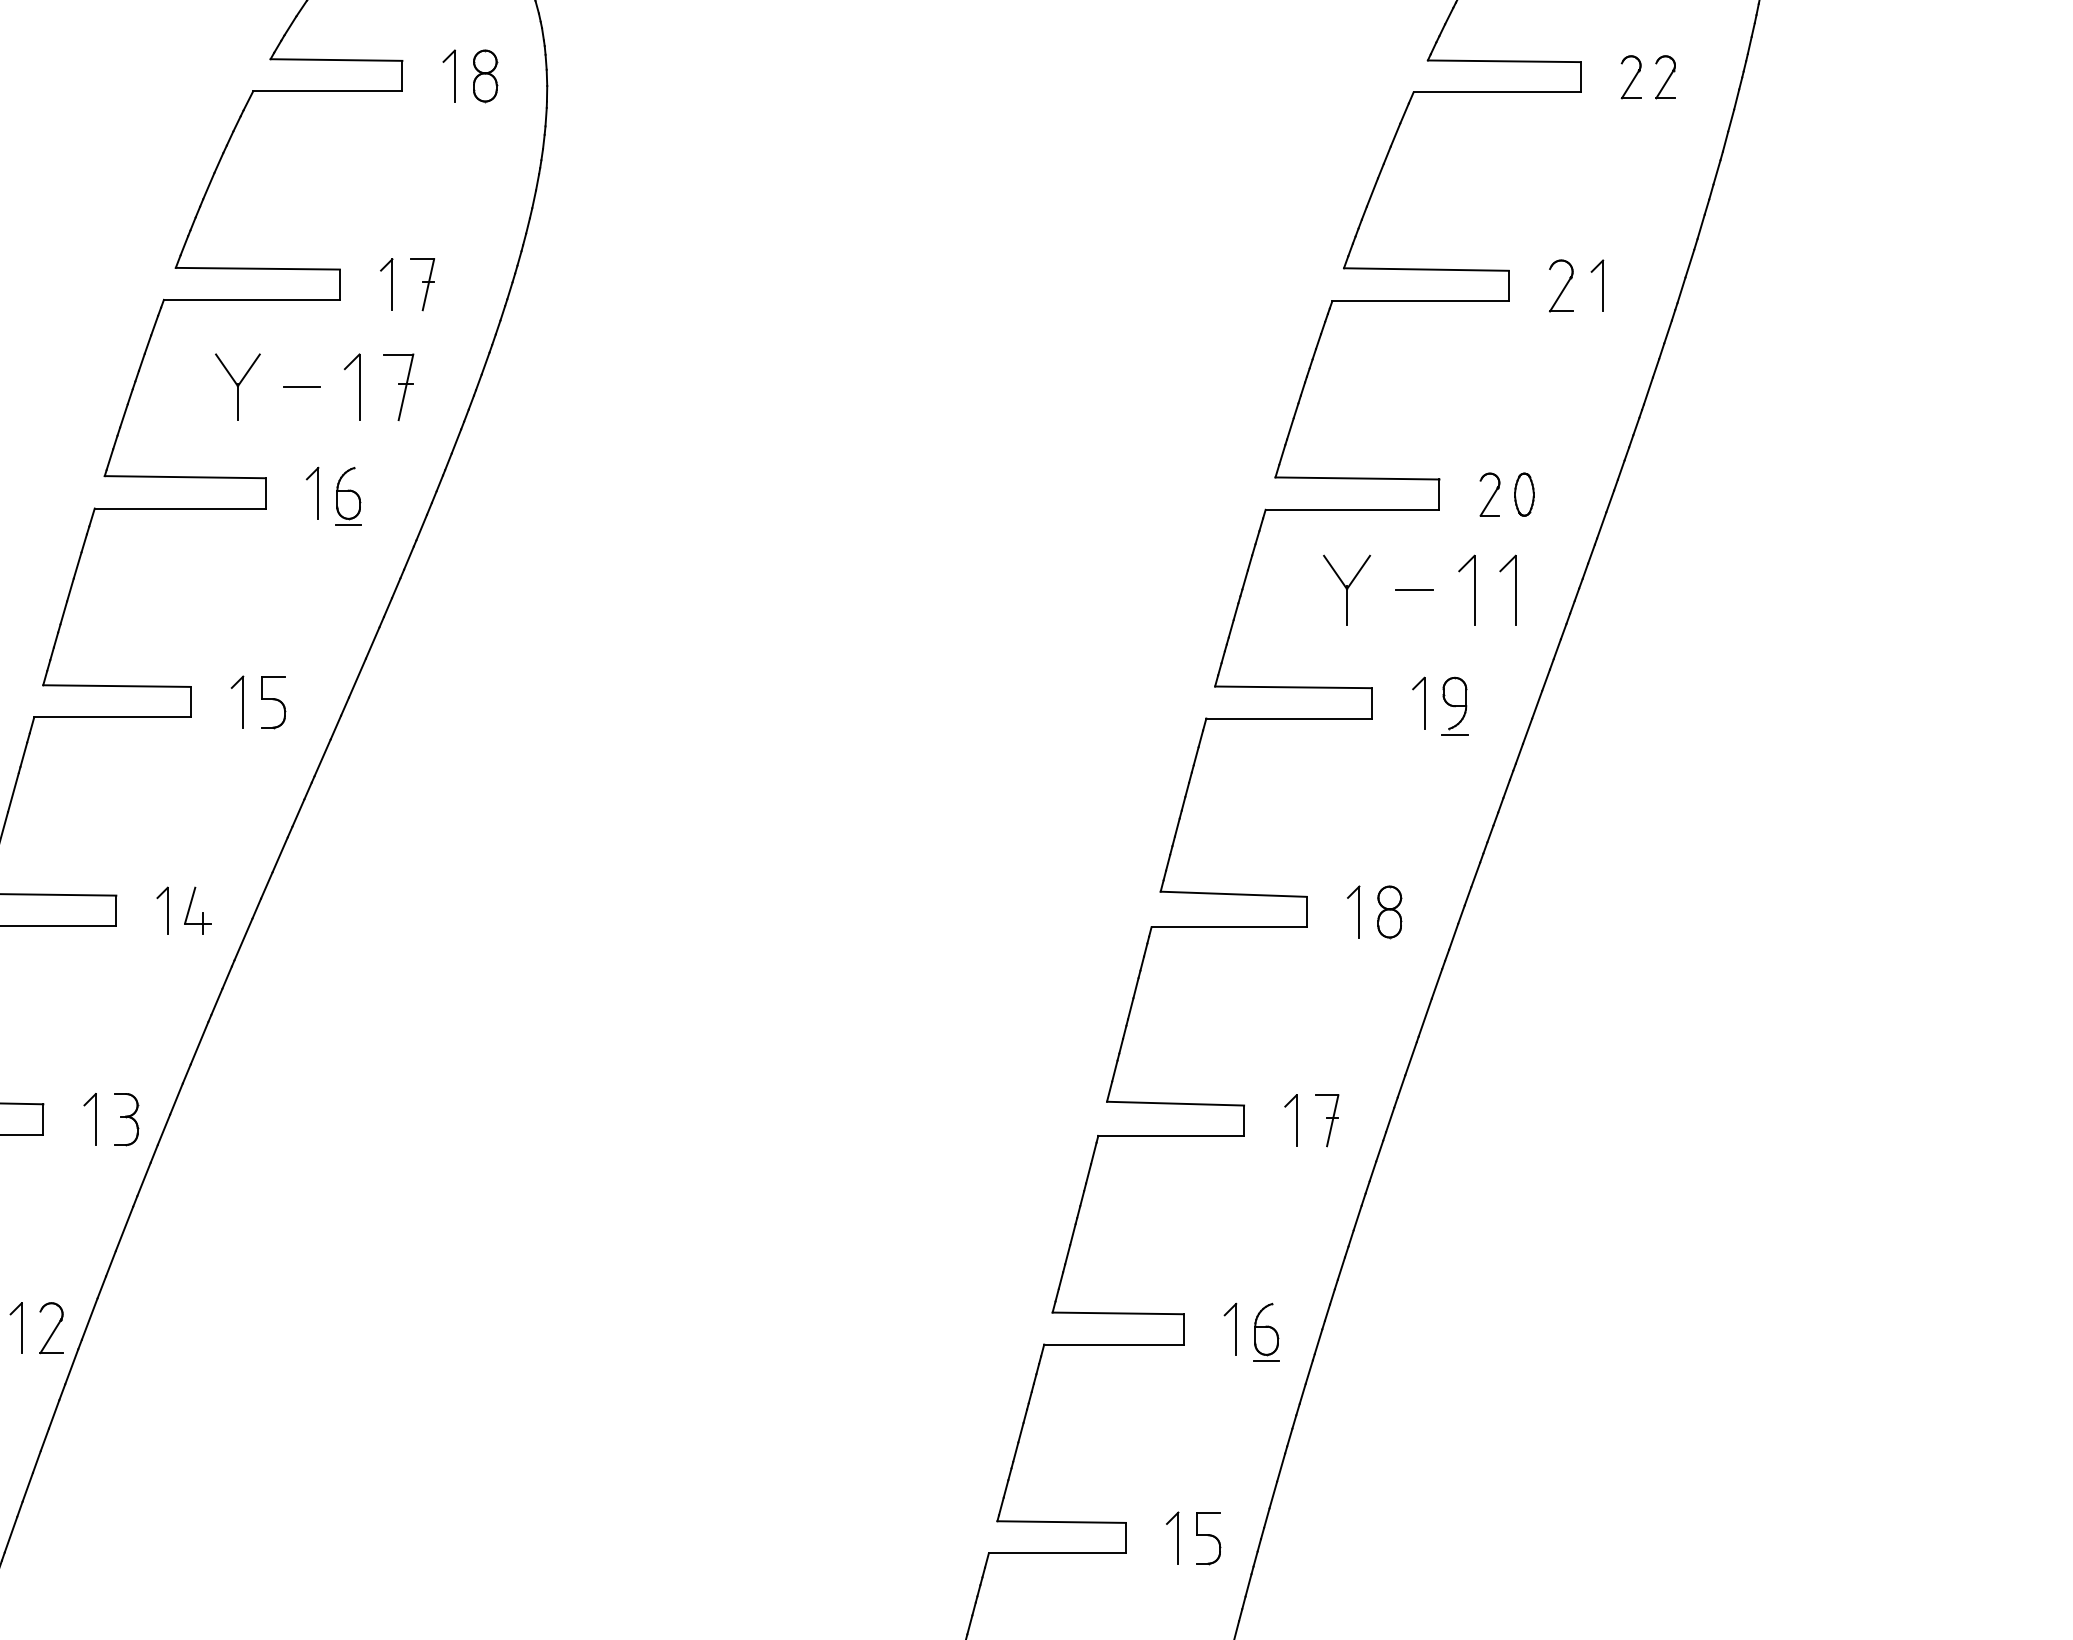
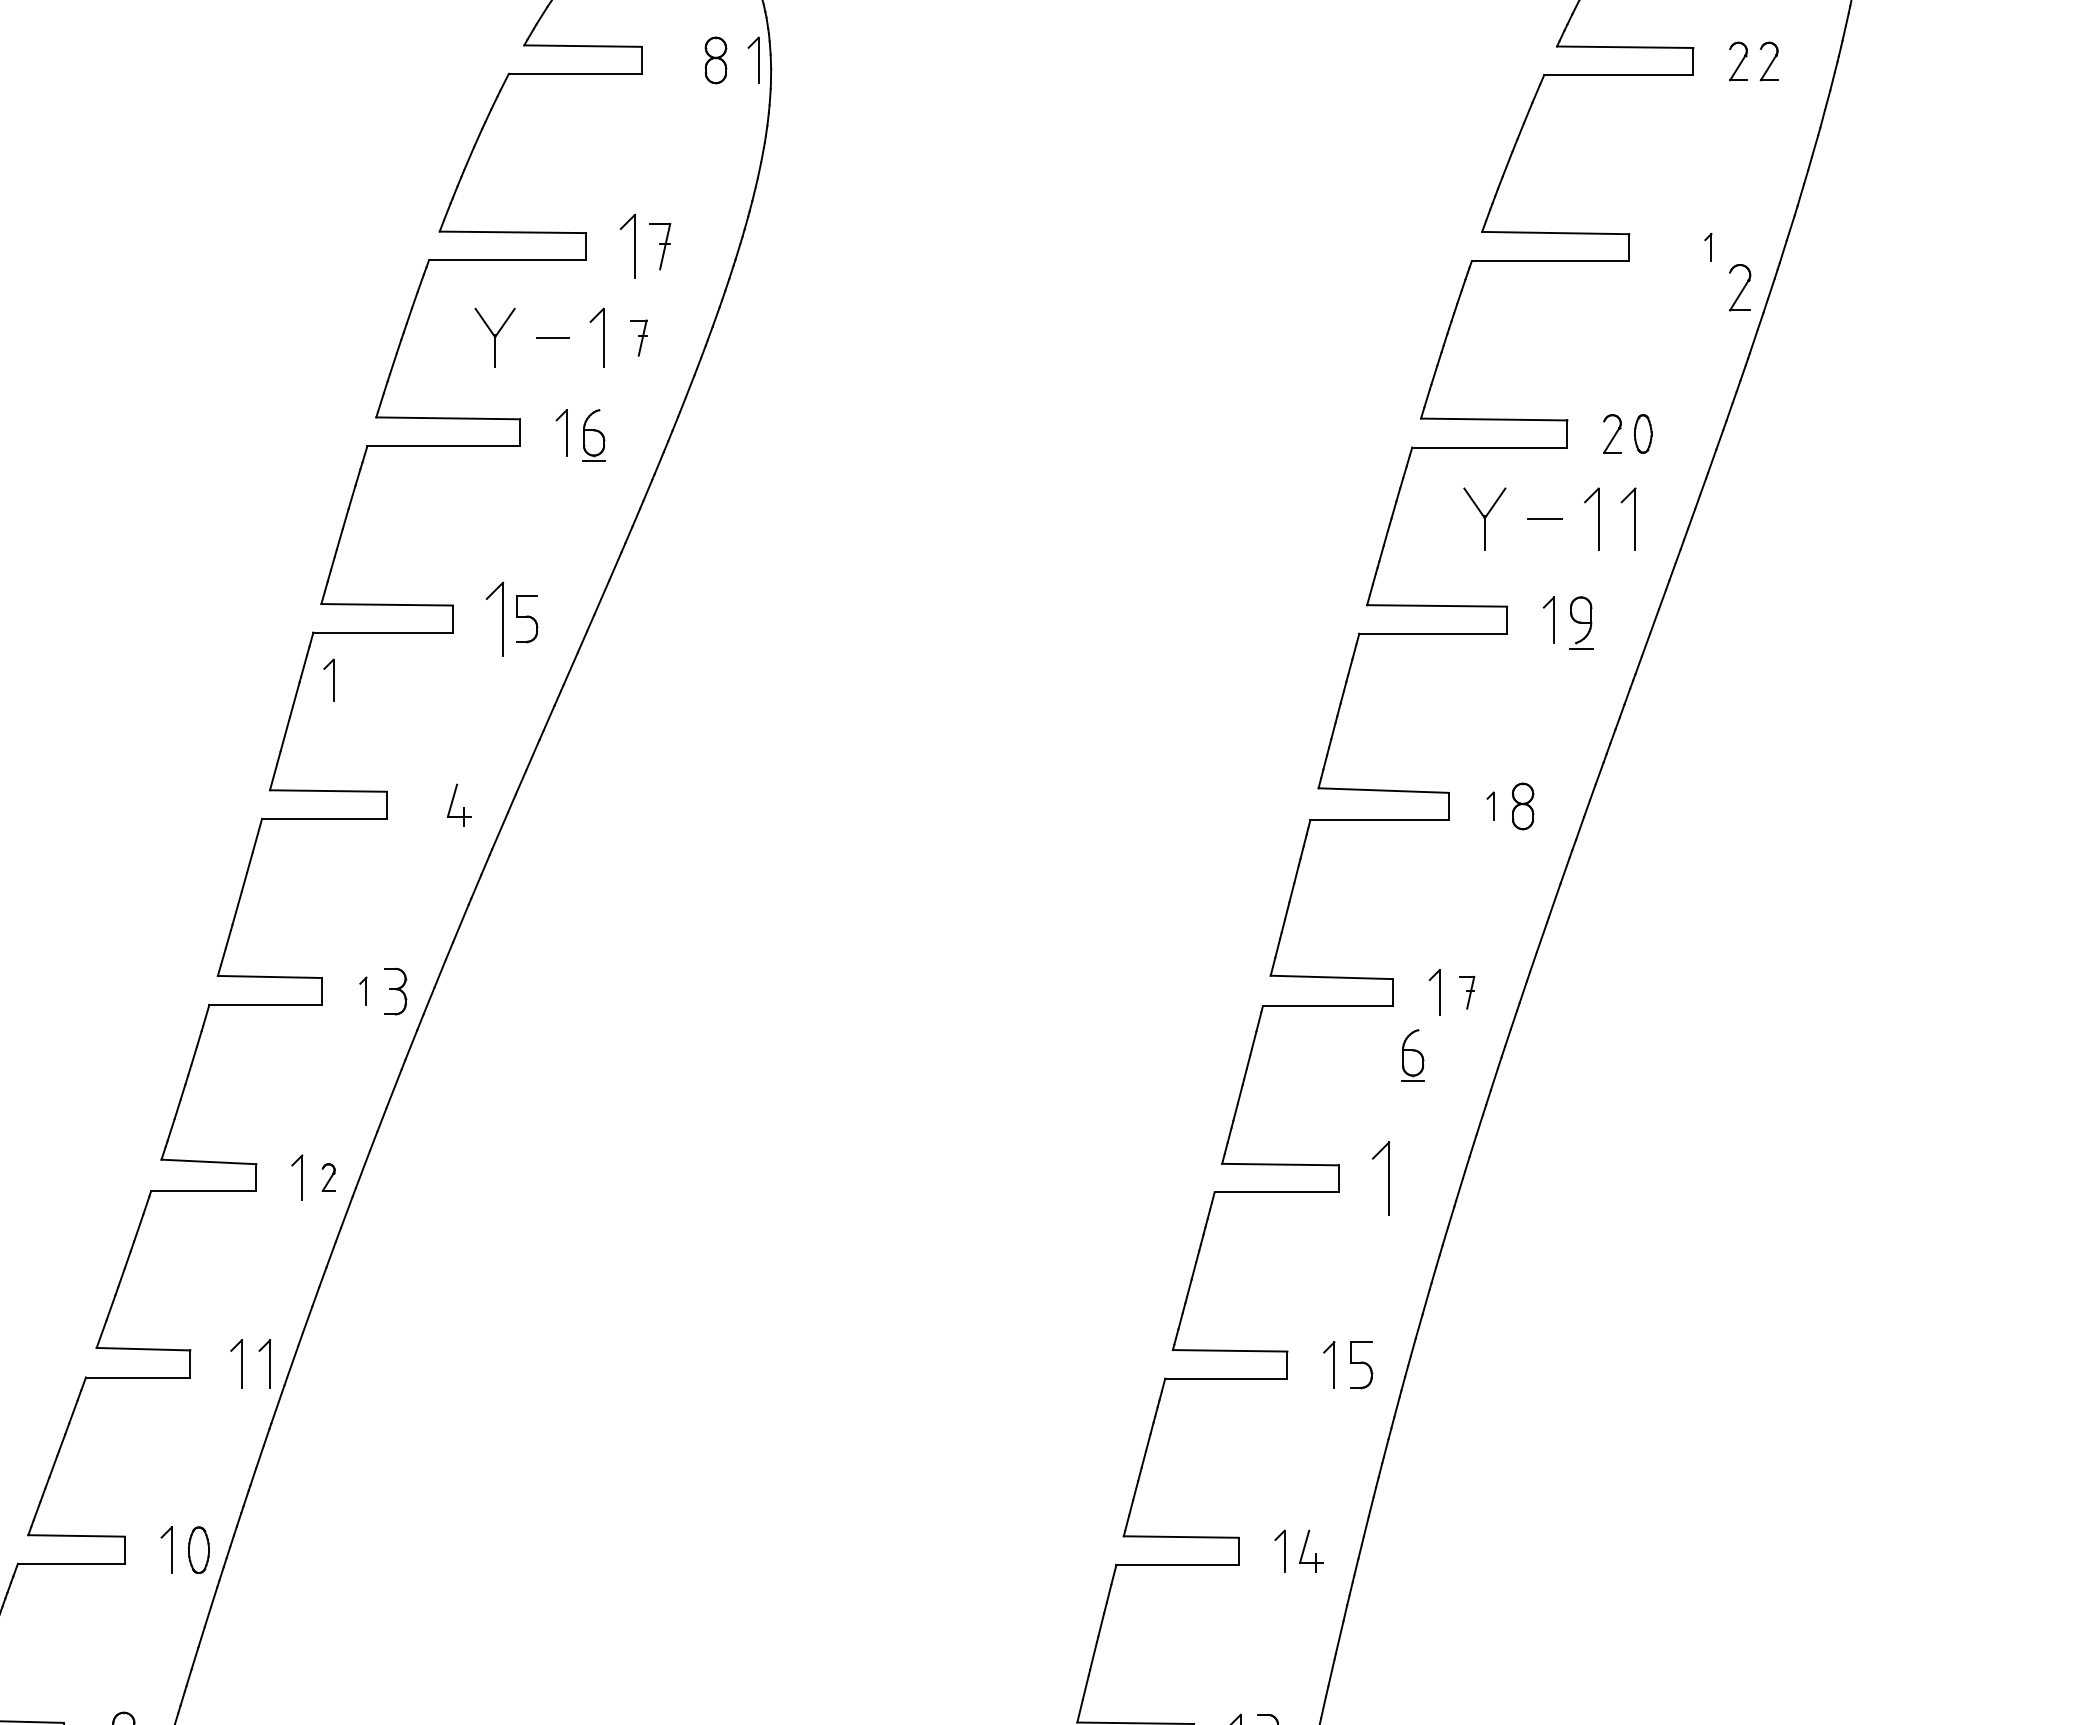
part: (449, 75) -> (753, 59), moved
part: (386, 284) -> (627, 246), size x1.4
part: (1561, 285) -> (1740, 287), moved
part: (1597, 285) -> (1708, 247), size x0.6
part: (398, 386) -> (638, 337), size x0.6
part: (237, 701) -> (494, 618), size x1.6
part: (162, 909) -> (328, 679), moved
part: (1353, 911) -> (1490, 805), size x0.6
part: (90, 1118) -> (363, 990), size x0.6
part: (1327, 1120) -> (1467, 992), size x0.7
part: (51, 1327) -> (328, 1177), size x0.6
part: (1230, 1328) -> (1380, 1178), size x1.6
part: (1265, 1332) -> (1412, 1055), moved

